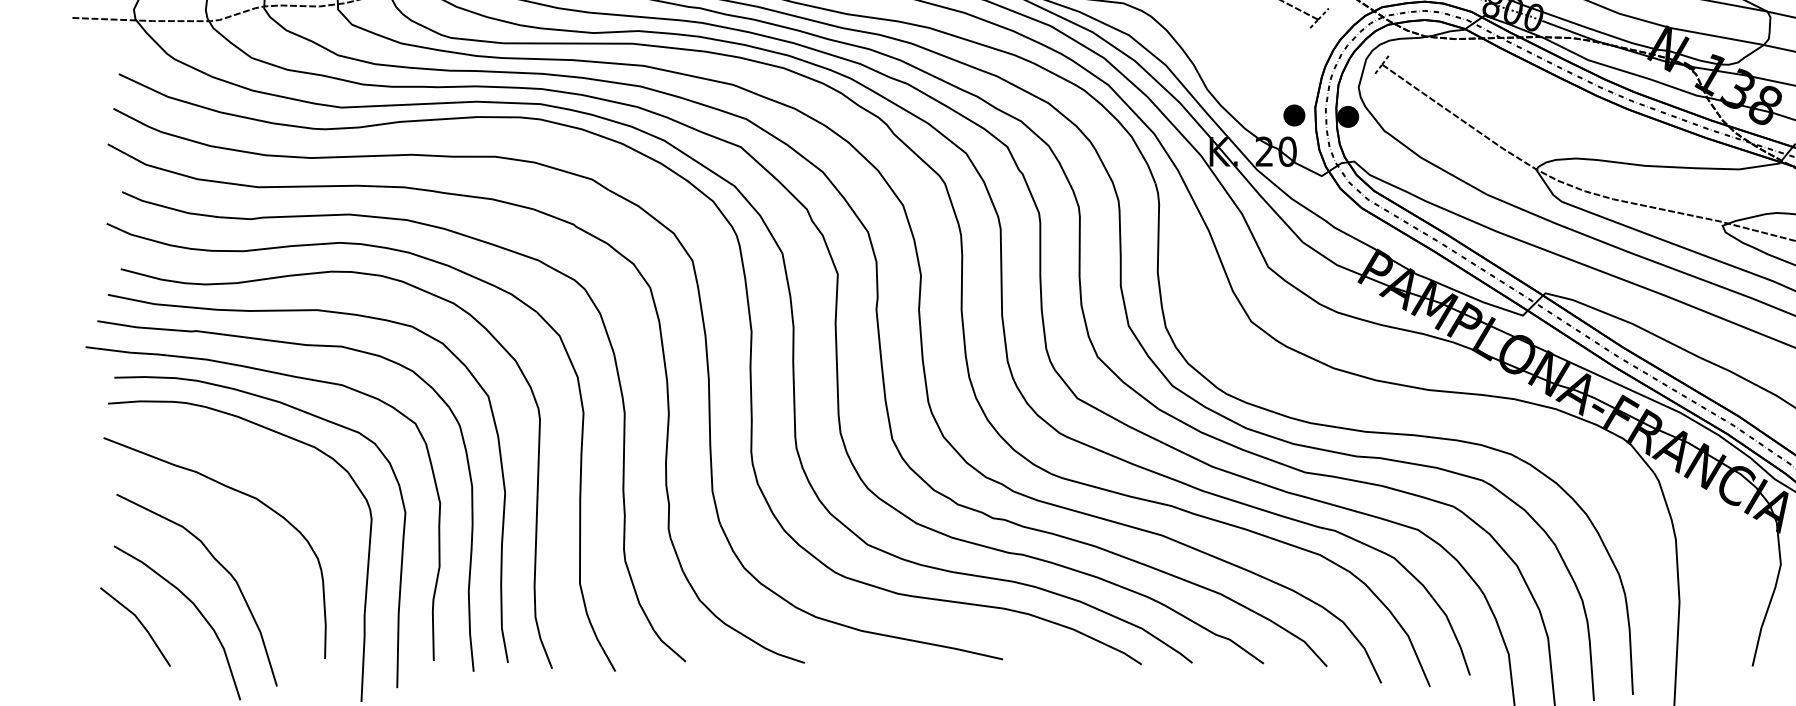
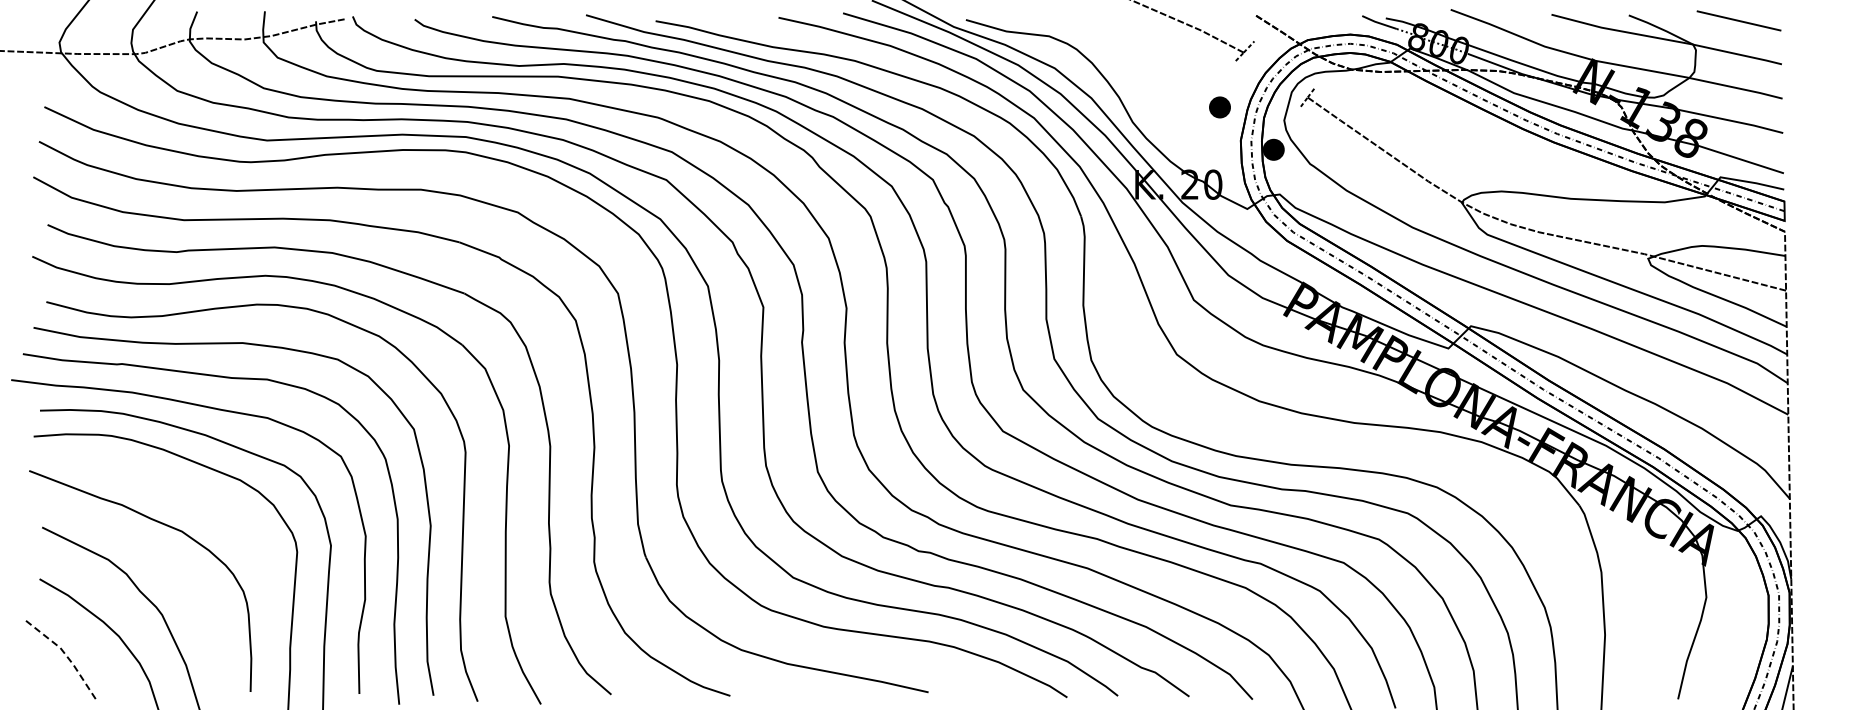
part: (1293, 115) -> (1219, 107), moved
line: (140, 622) -> (66, 655), solid -> dashed

